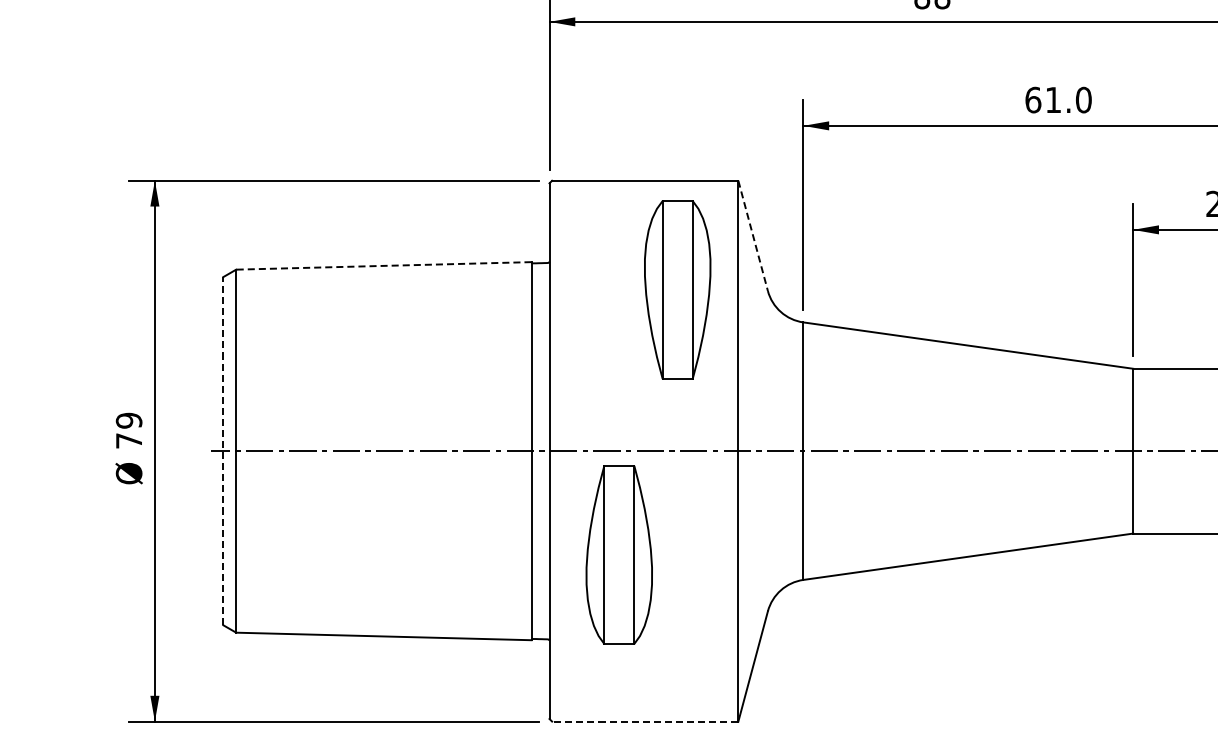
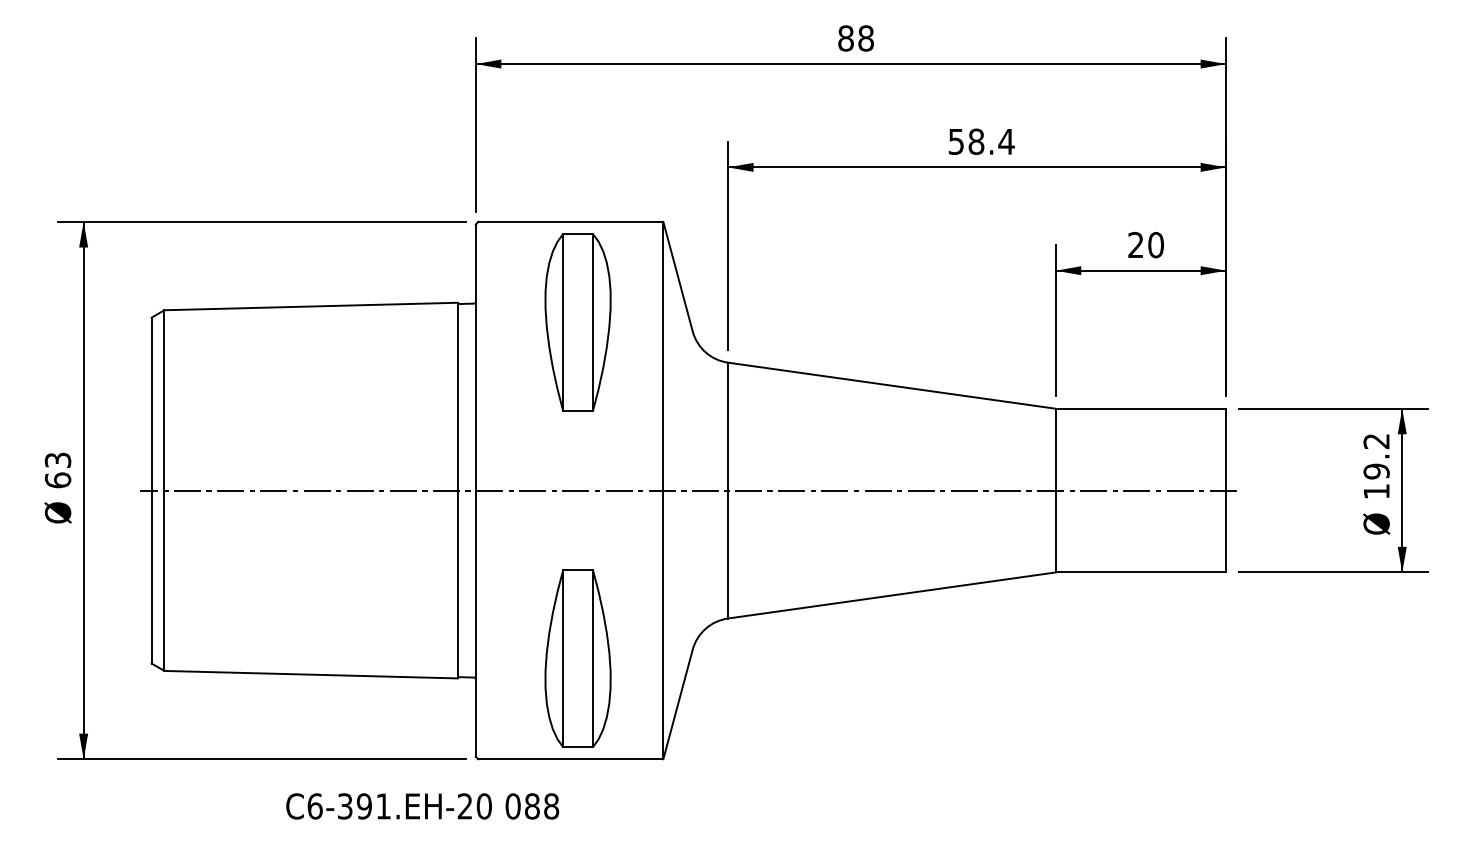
text: (1058, 99) -> (981, 141), 61.0 -> 58.4
line: (753, 235) -> (678, 276), dashed -> solid
line: (384, 265) -> (311, 306), dashed -> solid
part: (677, 290) -> (577, 322), moved
text: (128, 430) -> (57, 470), 79 -> 63
line: (223, 451) -> (151, 490), dashed -> solid
part: (618, 554) -> (577, 658), moved
line: (644, 721) -> (570, 759), dashed -> solid

